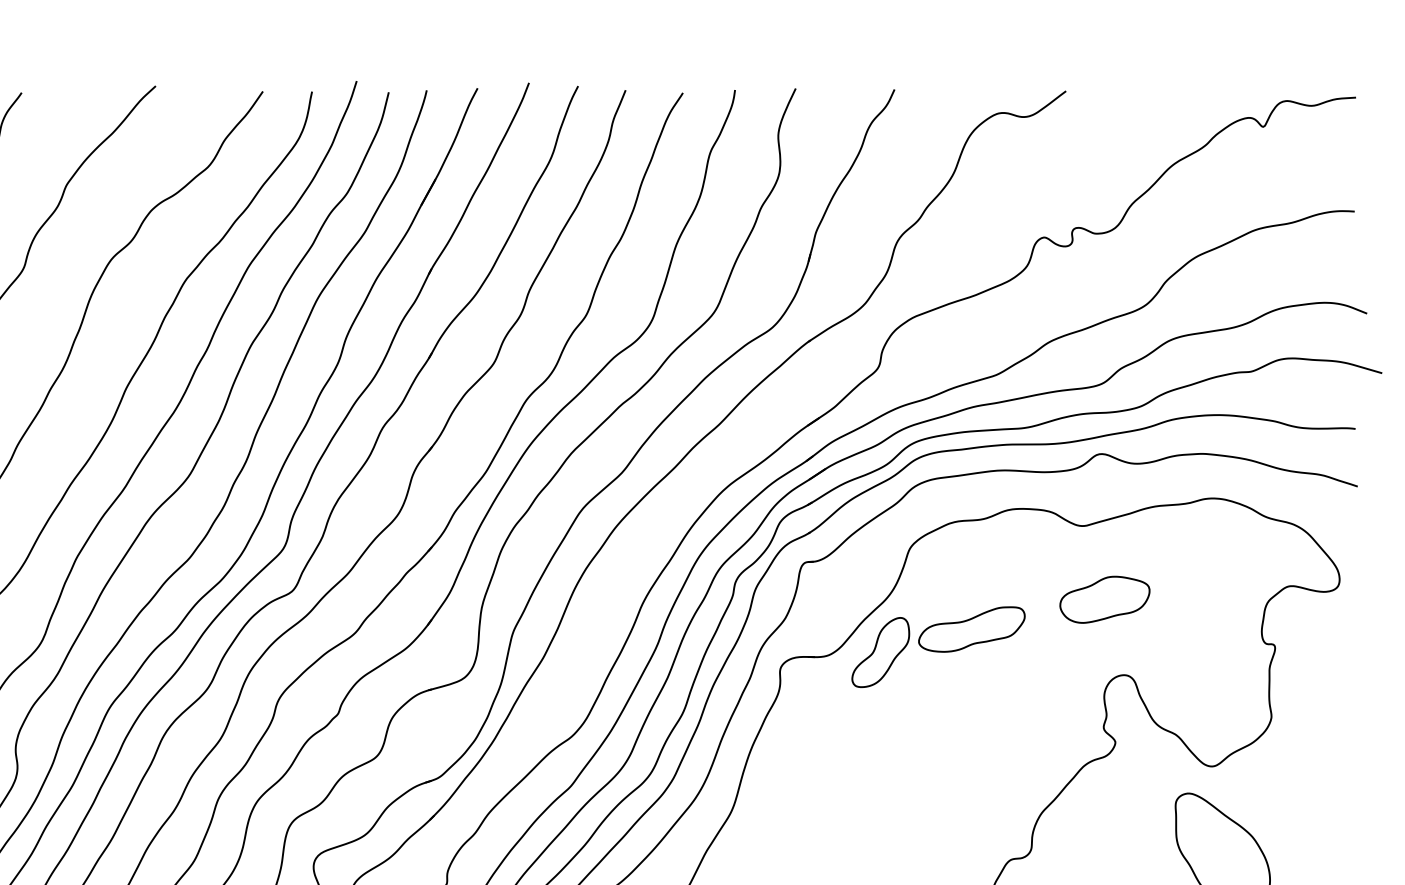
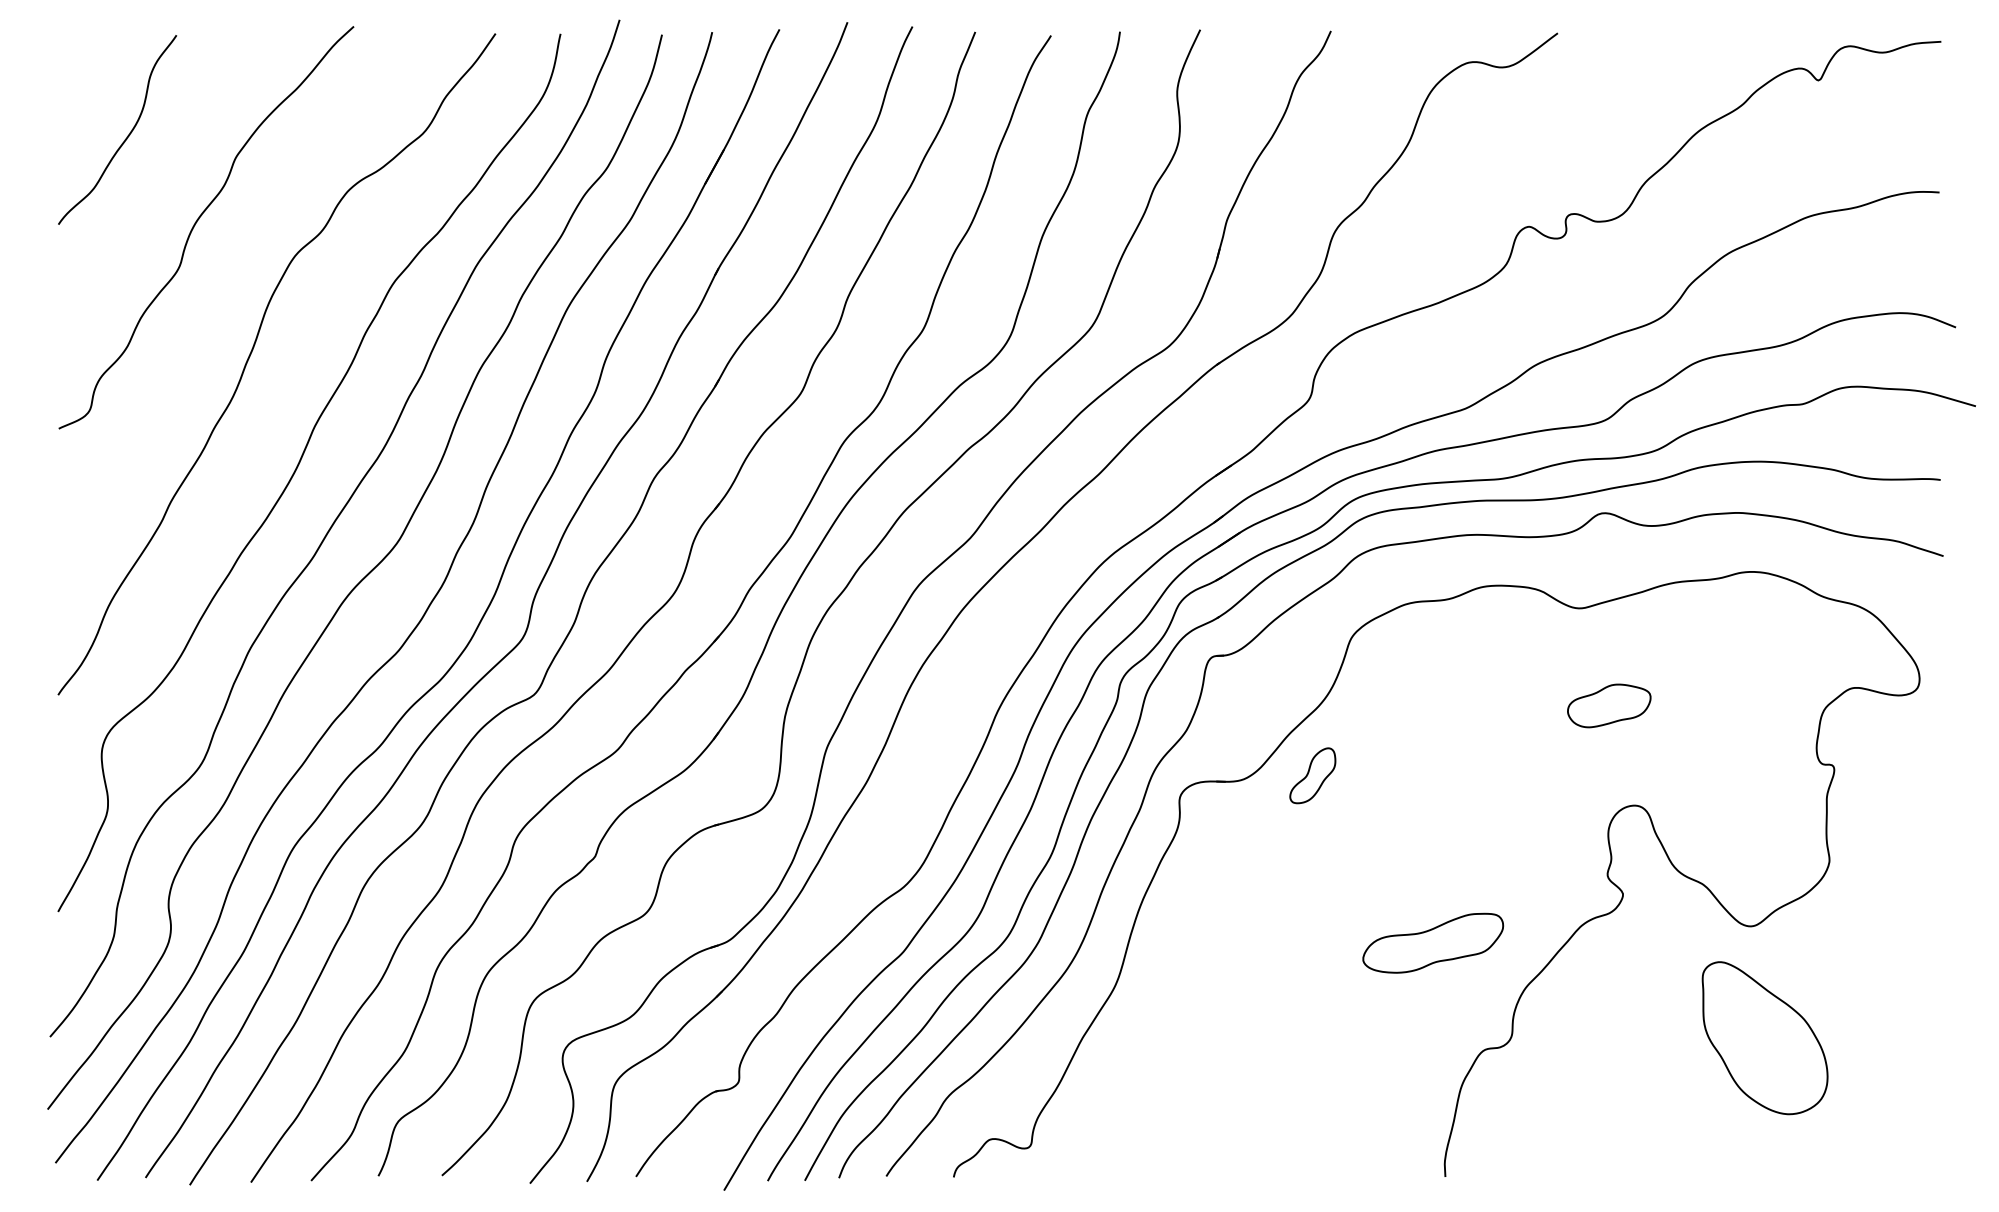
part: (1105, 599) -> (1609, 705), size x0.7
part: (972, 628) -> (1433, 942), moved
part: (880, 652) -> (1312, 775), size x0.6

